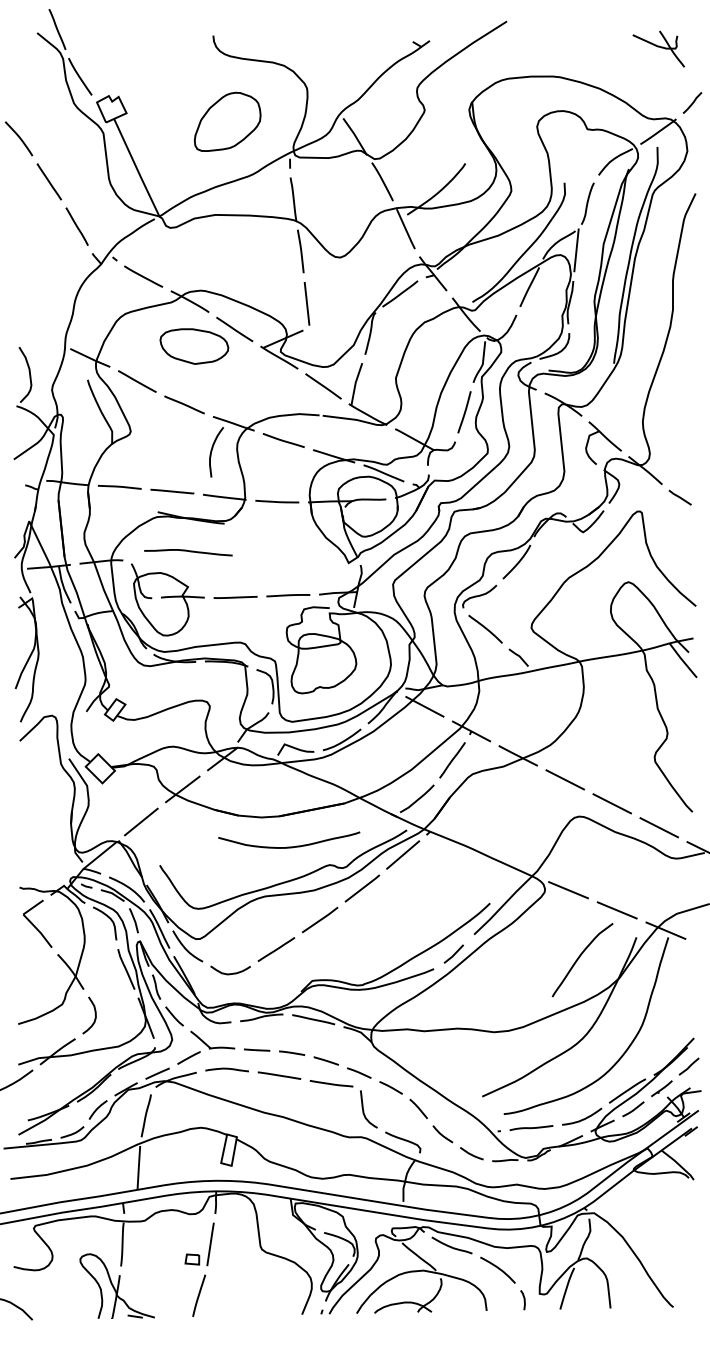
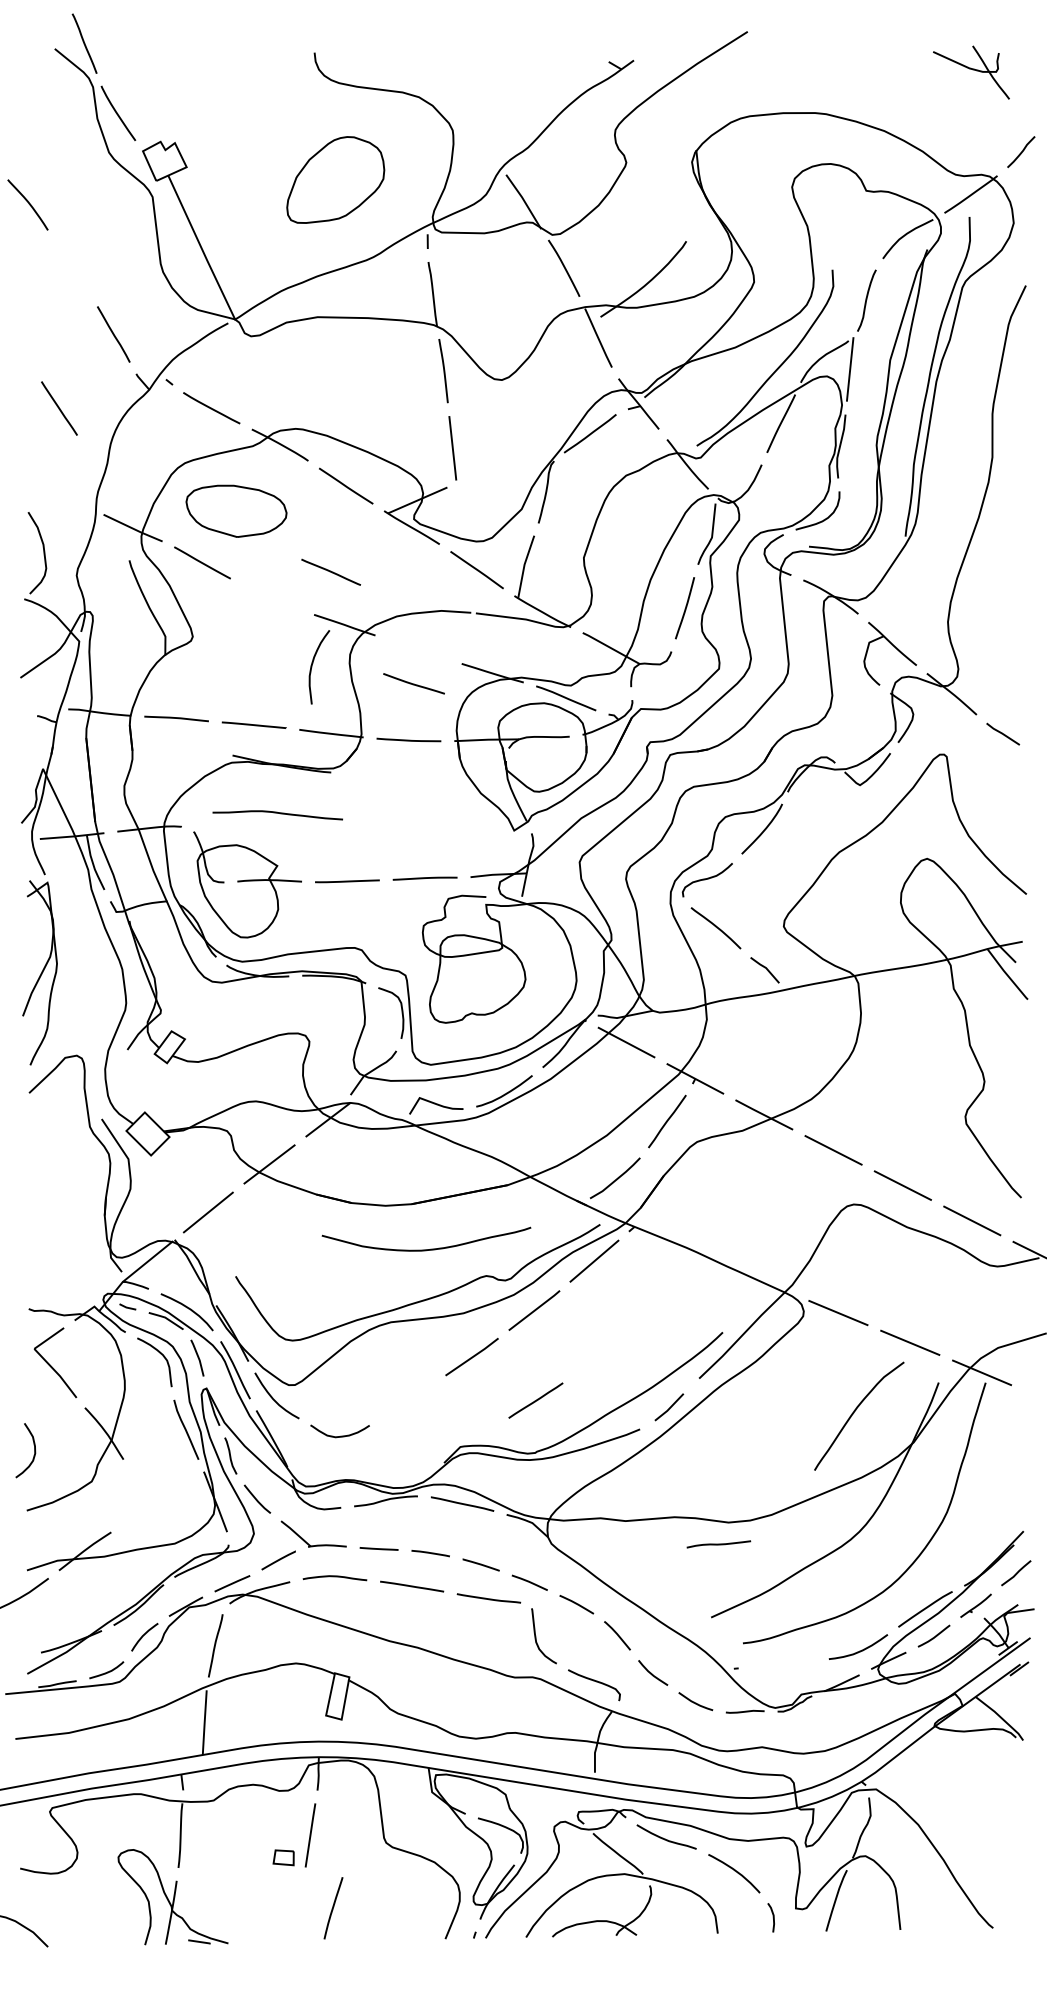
line: (49, 181) -> (59, 407), moved
part: (194, 346) -> (236, 511), moved
line: (184, 404) -> (331, 571), moved
line: (283, 440) -> (413, 683), moved
line: (276, 949) -> (536, 1400), moved
curve: (94, 1013) -> (33, 1447), moved
curve: (531, 1128) -> (718, 1545), moved
line: (199, 1295) -> (333, 1907), moved

